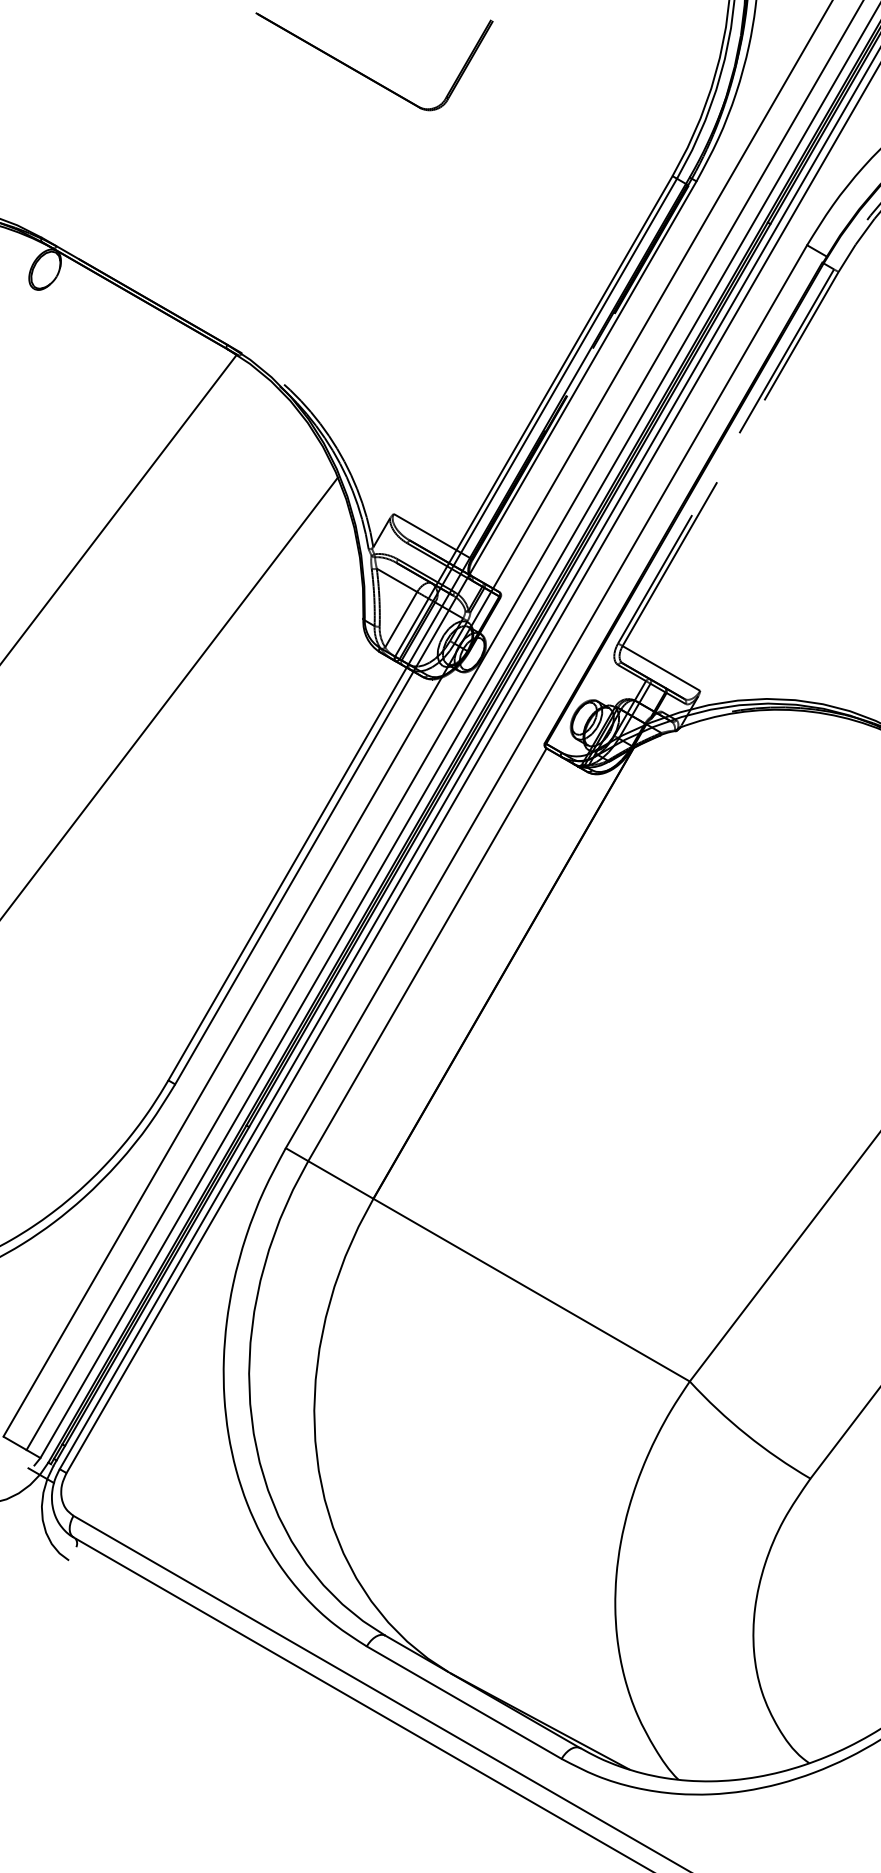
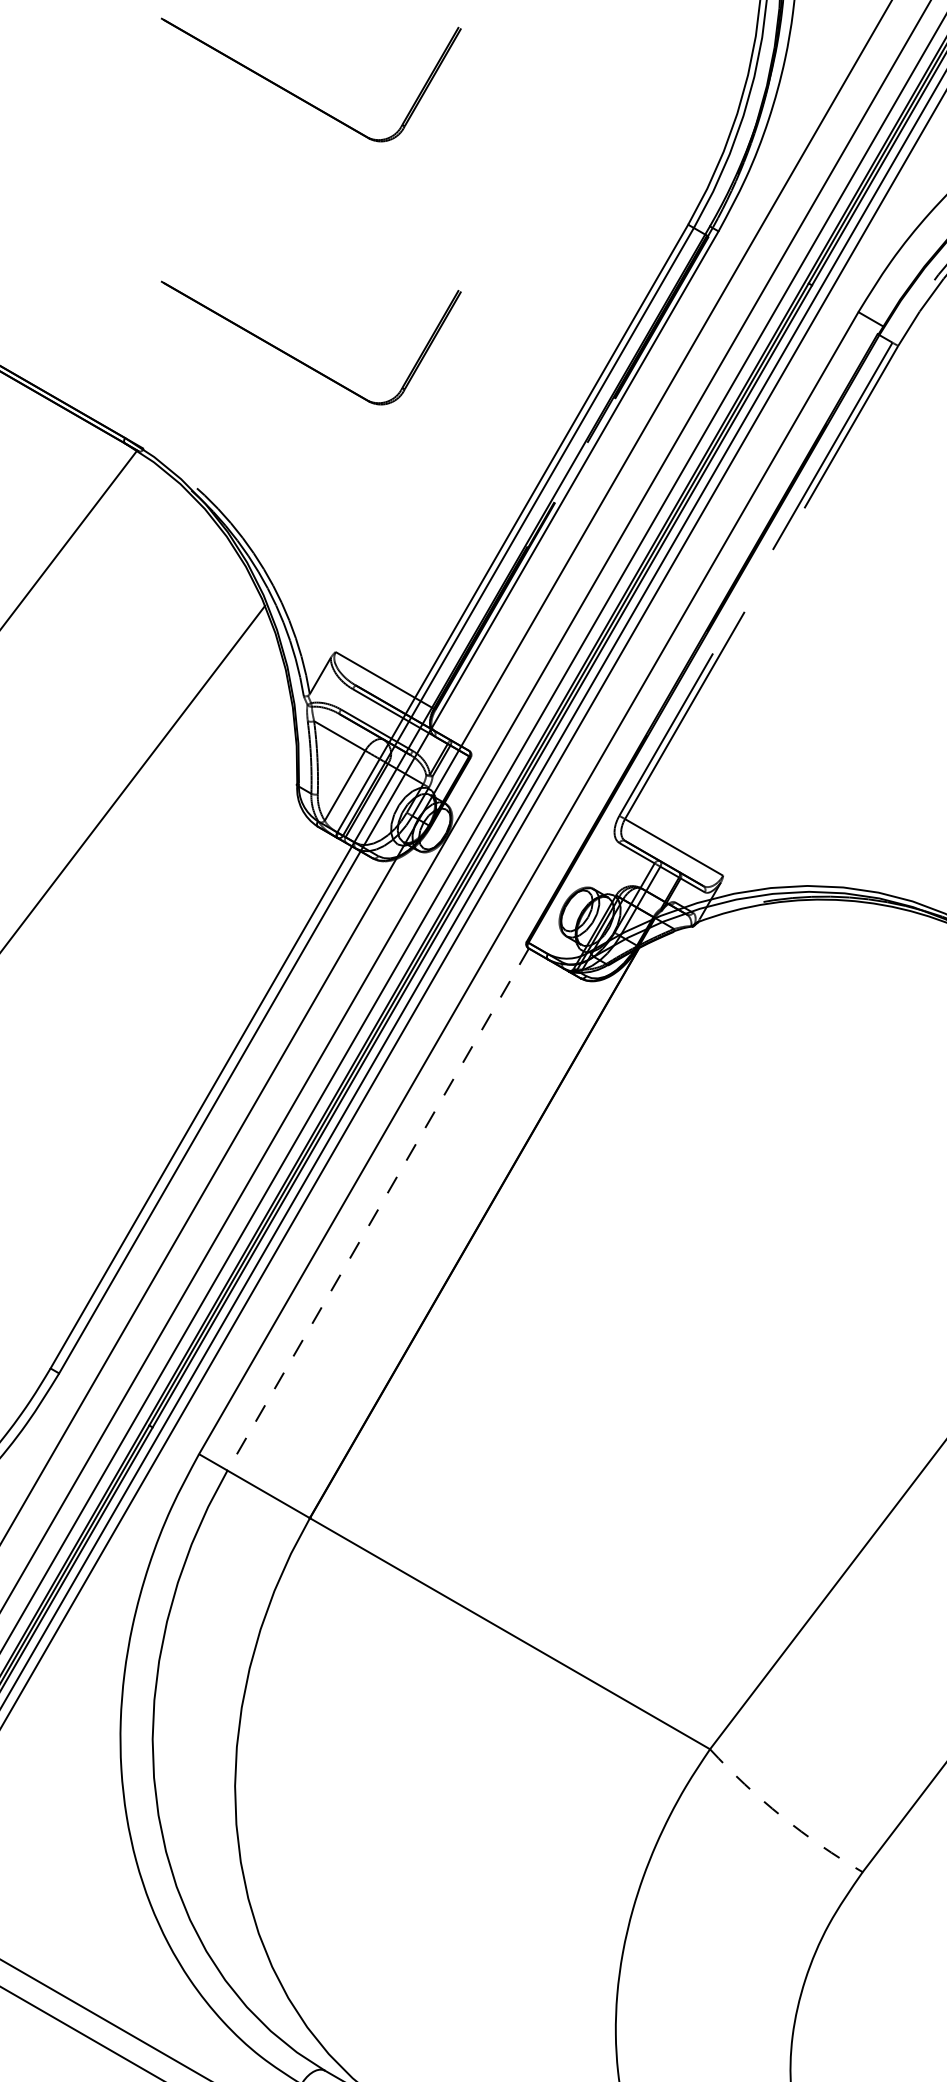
part: (366, 283) -> (301, 360), added
line: (427, 955) -> (378, 1210), solid -> dashed
arc: (746, 1434) -> (781, 1816), solid -> dashed

